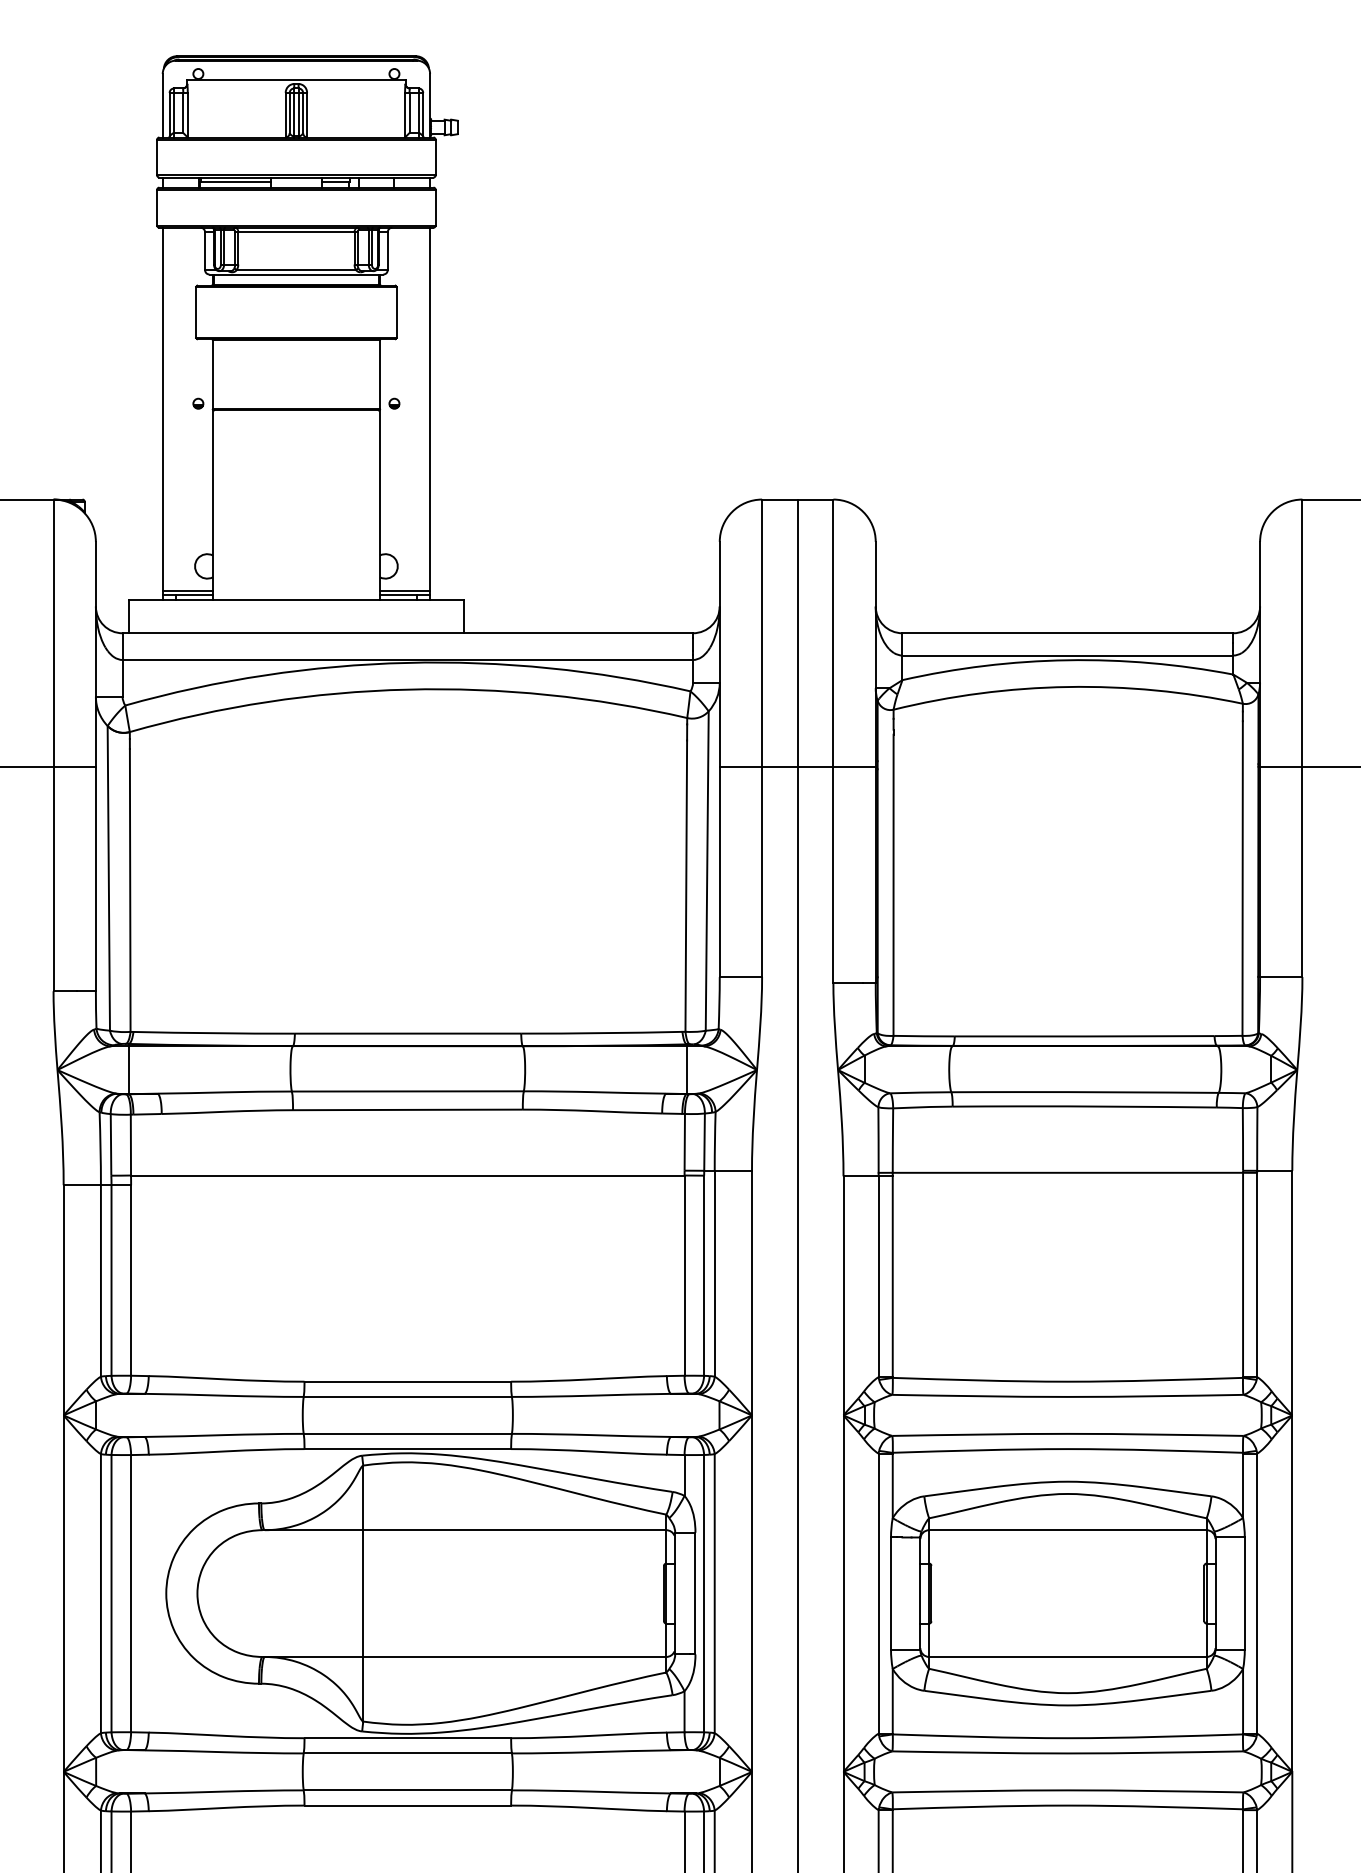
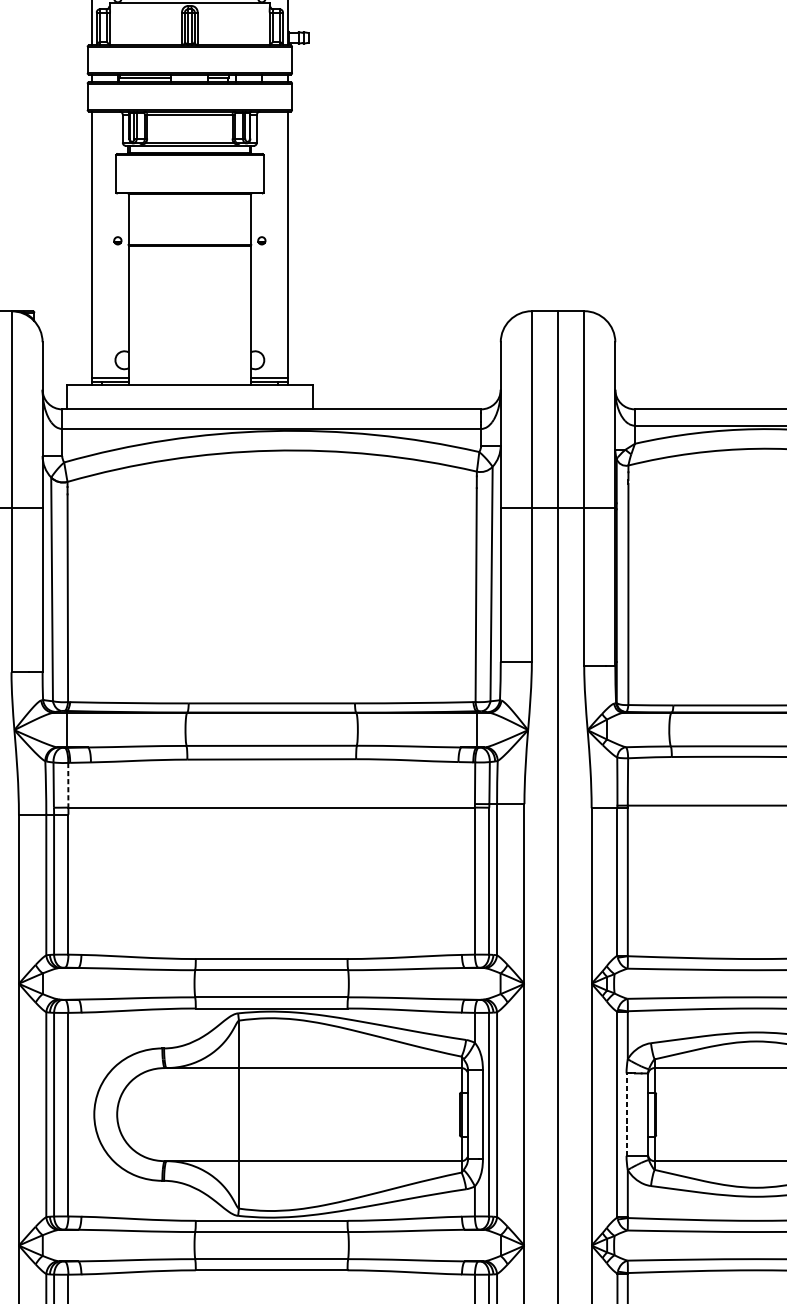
line: (130, 1145) -> (68, 785), solid -> dashed
line: (891, 1593) -> (626, 1114), solid -> dashed

